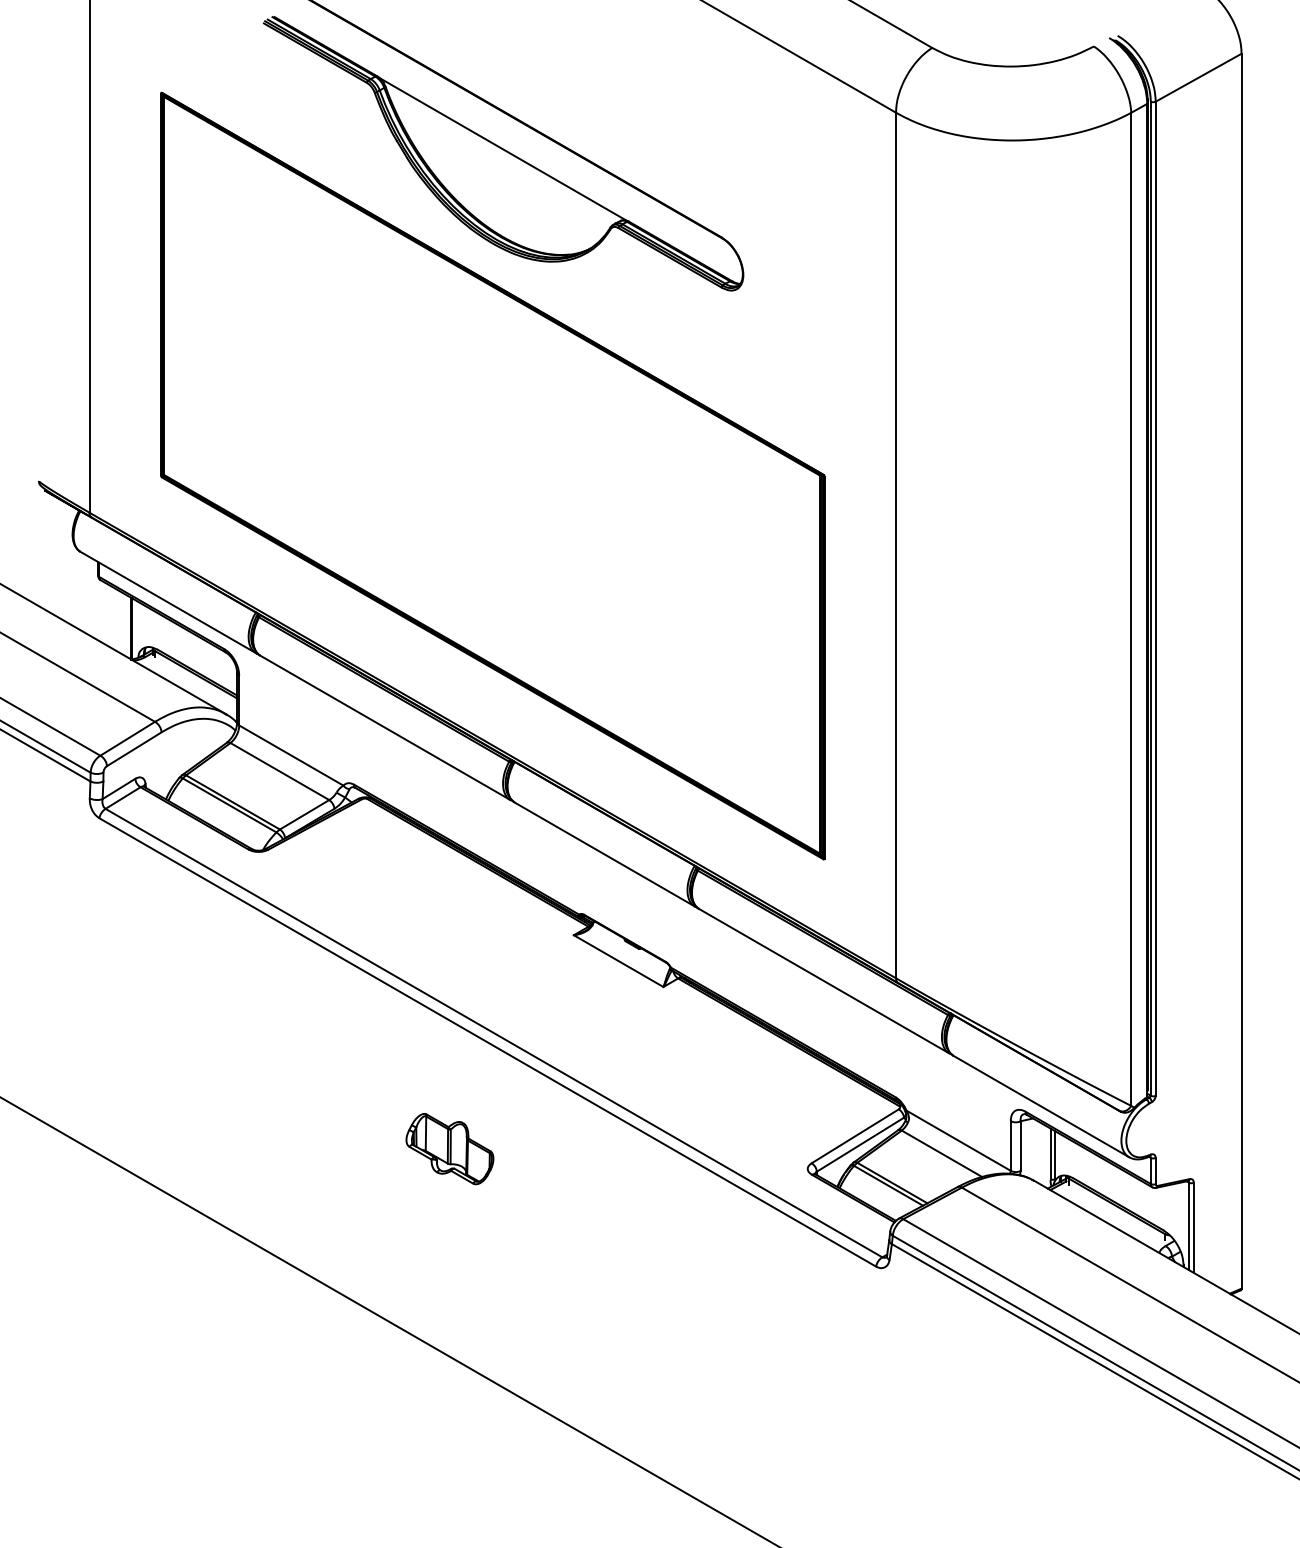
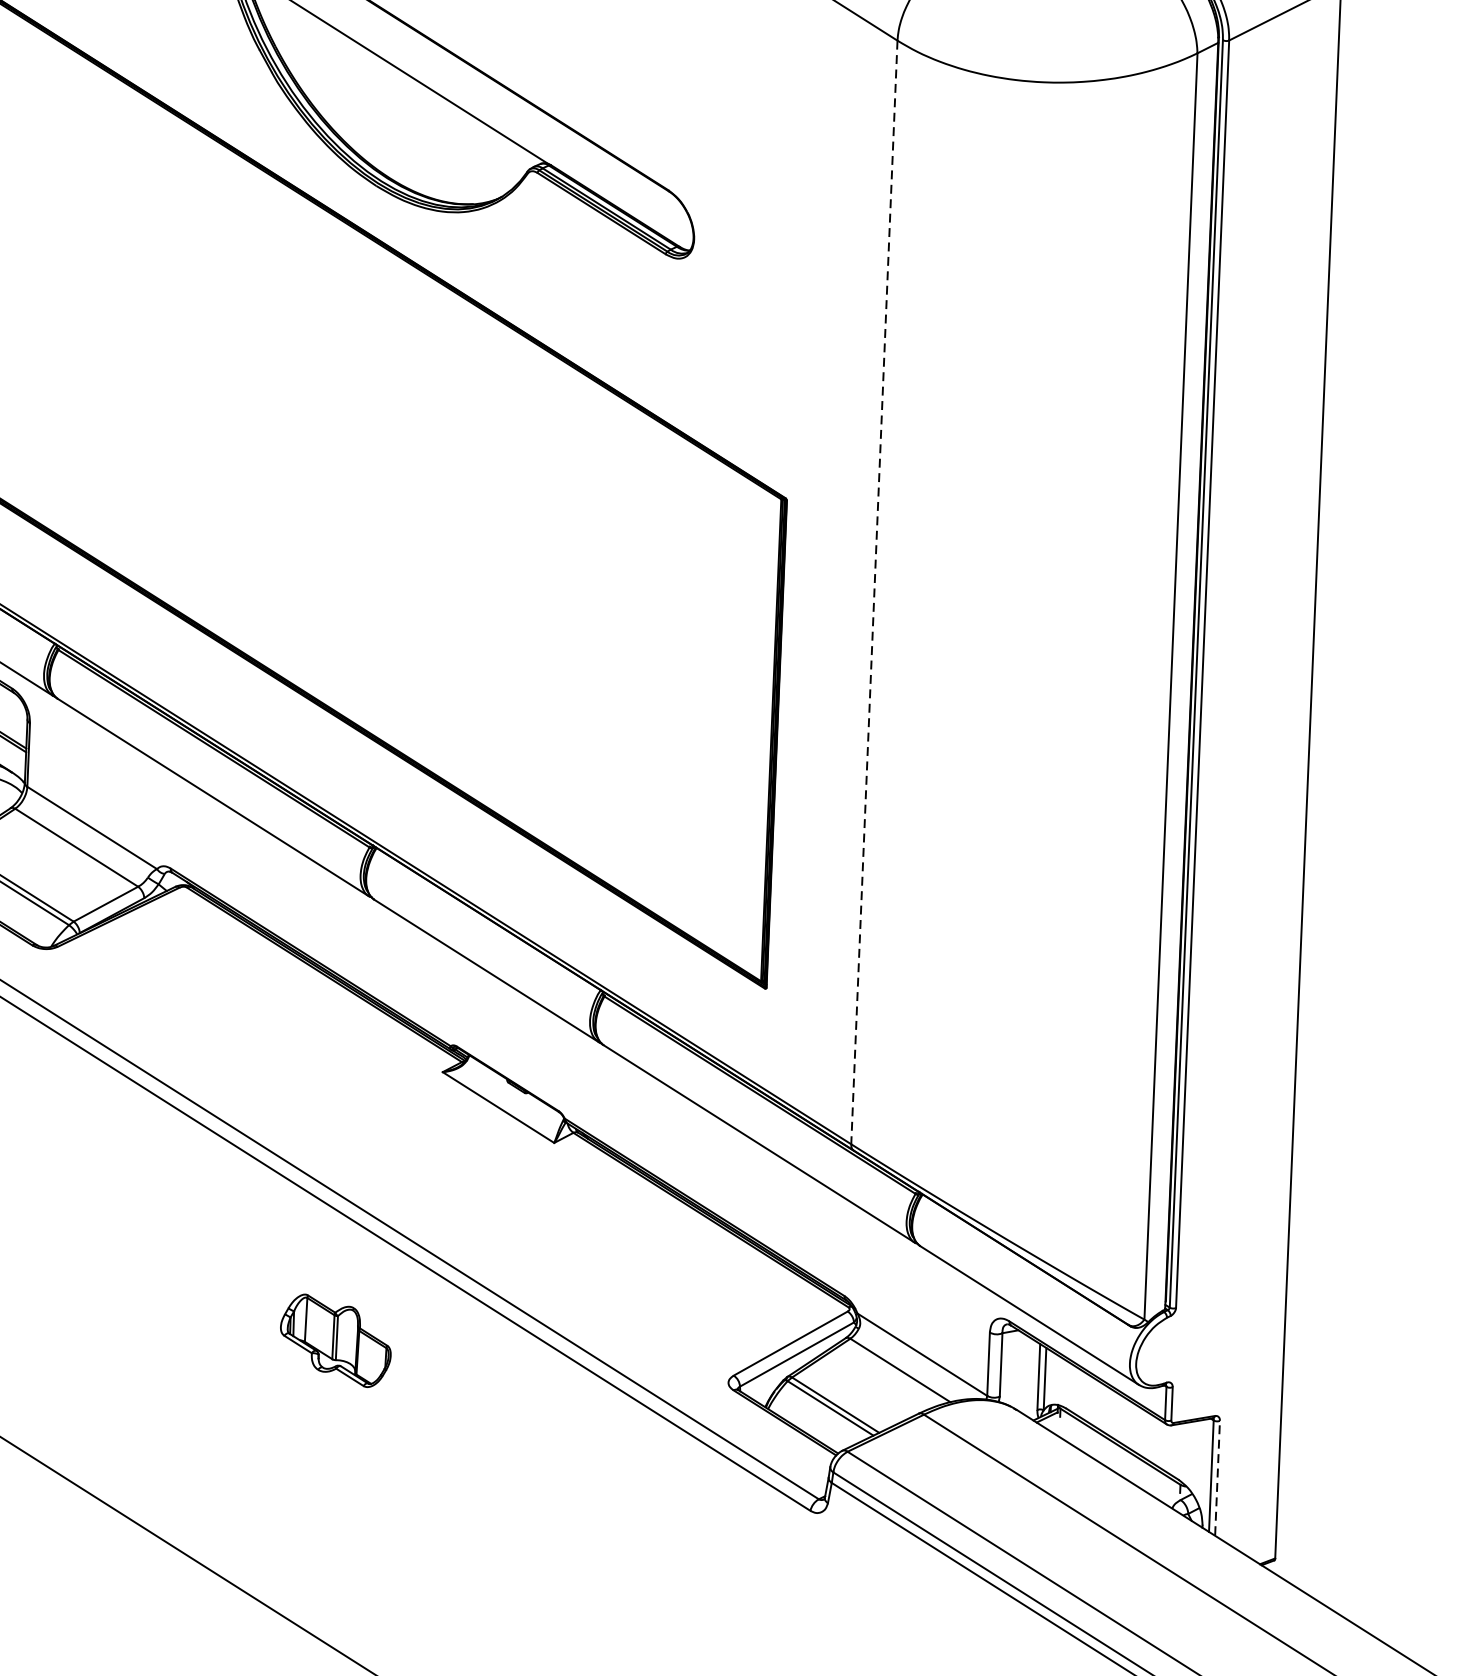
line: (896, 545) -> (874, 592), solid -> dashed
part: (449, 1149) -> (335, 1341), moved
line: (1193, 1227) -> (1217, 1477), solid -> dashed

